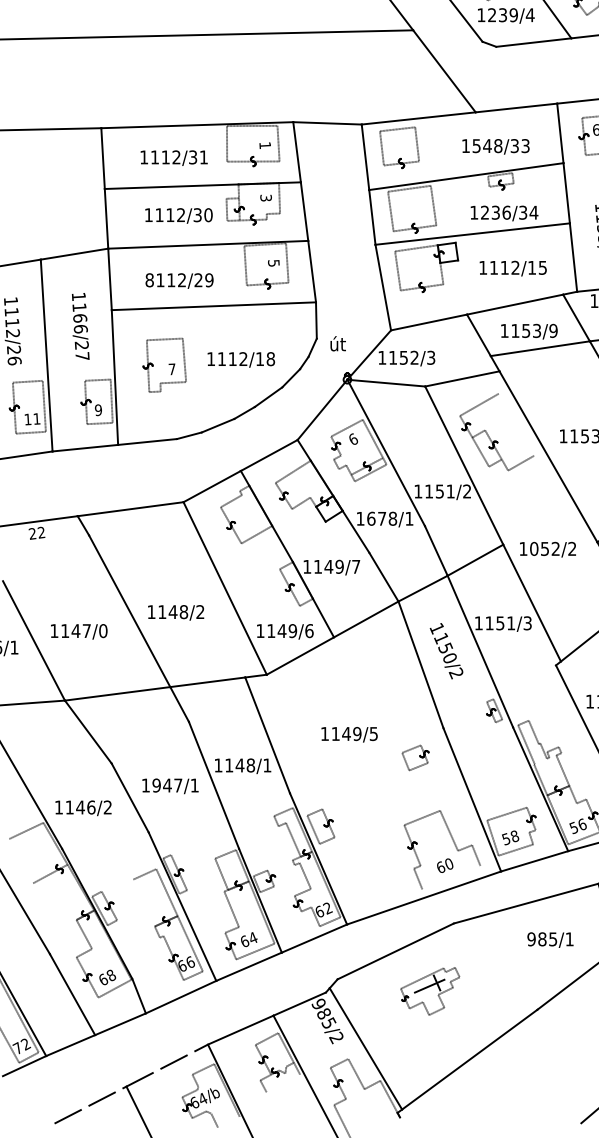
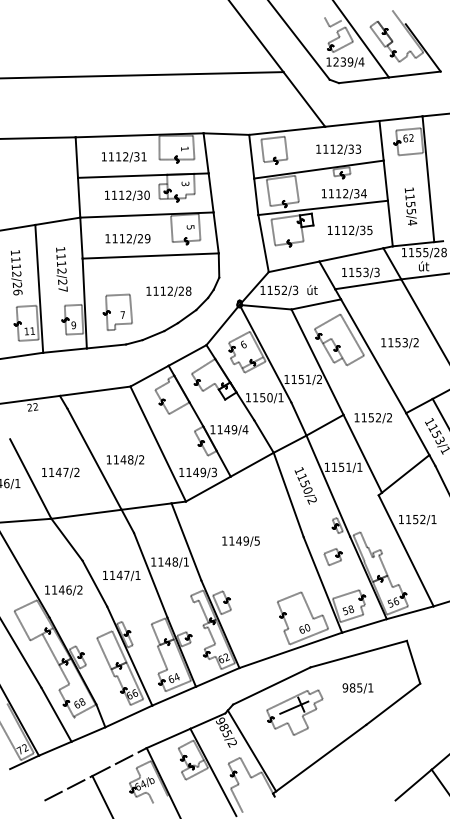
text: (486, 144) -> (332, 148), 1548/33 -> 1112/33
text: (495, 212) -> (338, 193), 1236/34 -> 1112/34
text: (531, 267) -> (362, 230), 1112/15 -> 1112/35
text: (149, 279) -> (107, 238), 8112/29 -> 1112/29
text: (80, 323) -> (61, 267), 1166/27 -> 1112/27
text: (552, 329) -> (376, 271), 1153/9 -> 1153/3
text: (338, 343) -> (312, 289), moved
text: (258, 358) -> (180, 290), 1112/18 -> 1112/28
part: (164, 364) -> (117, 311), moved
line: (516, 424) -> (352, 334), added
text: (381, 518) -> (262, 397), 1678/1 -> 1150/1
text: (533, 548) -> (363, 417), 1052/2 -> 1152/2
text: (356, 566) -> (245, 429), 1149/7 -> 1149/4
text: (527, 622) -> (359, 466), 1151/3 -> 1151/1
text: (102, 631) -> (76, 472), 1147/0 -> 1147/2
text: (309, 631) -> (214, 472), 1149/6 -> 1149/3
part: (414, 757) -> (332, 556), moved
text: (156, 785) -> (112, 575), 1947/1 -> 1147/1
line: (21, 860) -> (22, 625), added
line: (450, 877) -> (308, 636), added
line: (63, 896) -> (50, 649), added
line: (144, 902) -> (104, 653), added
text: (549, 940) -> (357, 688), moved
part: (429, 991) -> (294, 712), size x1.43
line: (282, 1082) -> (196, 773), added

